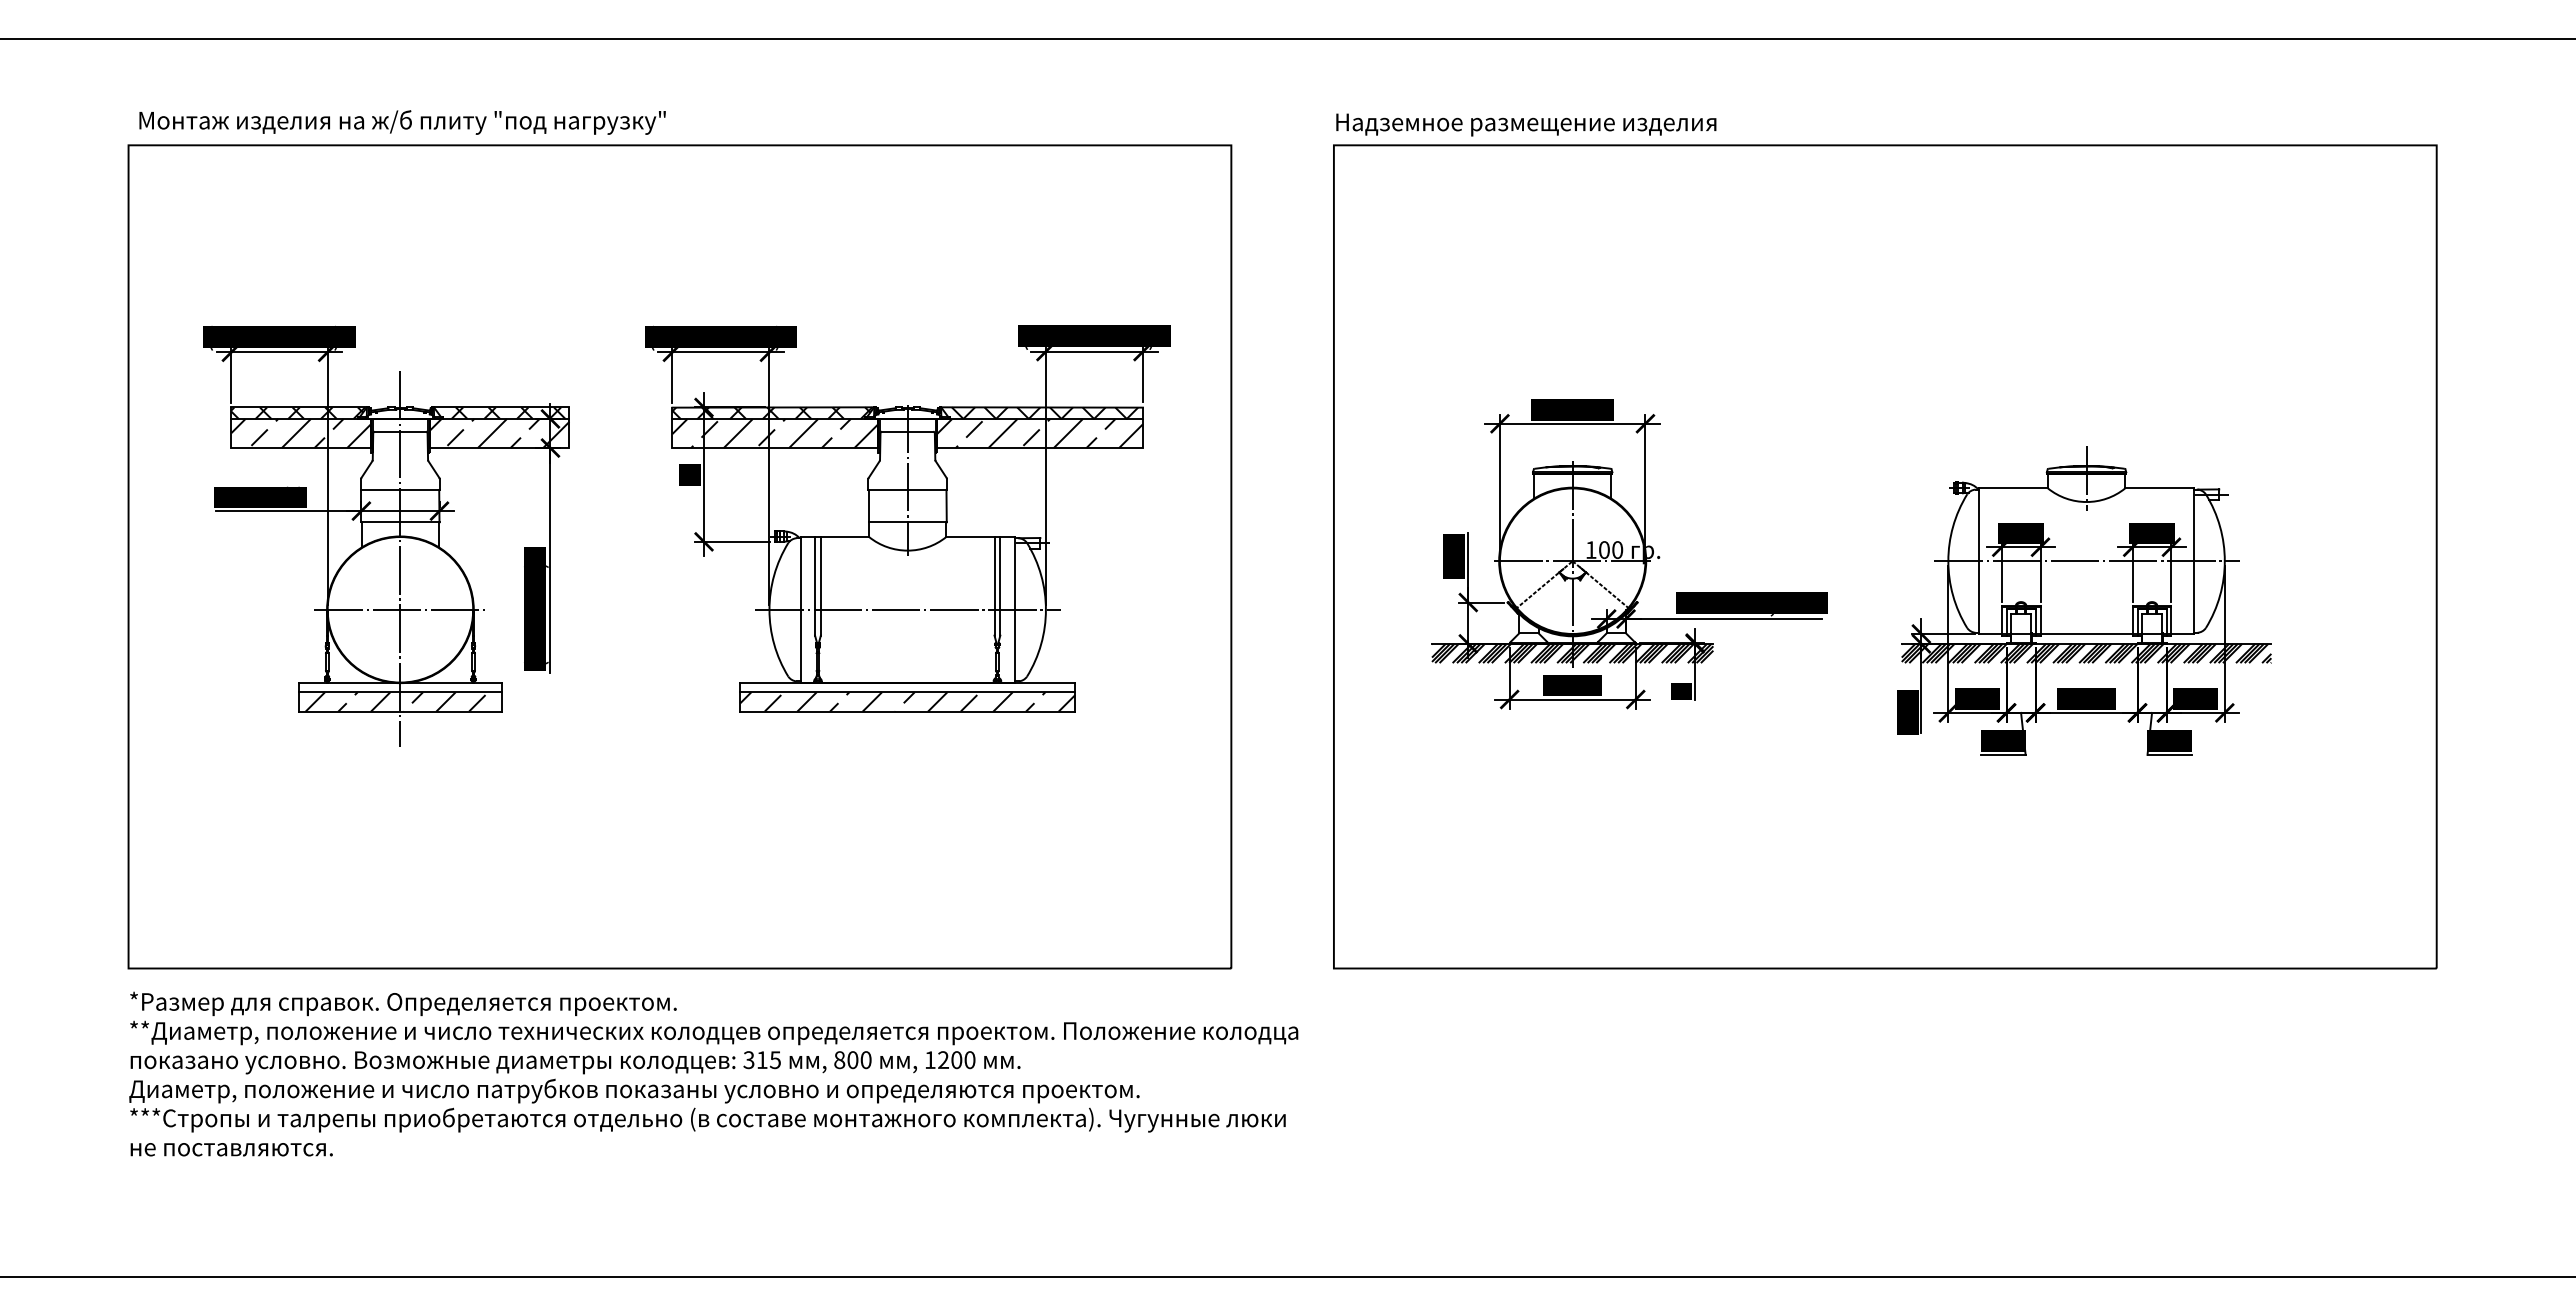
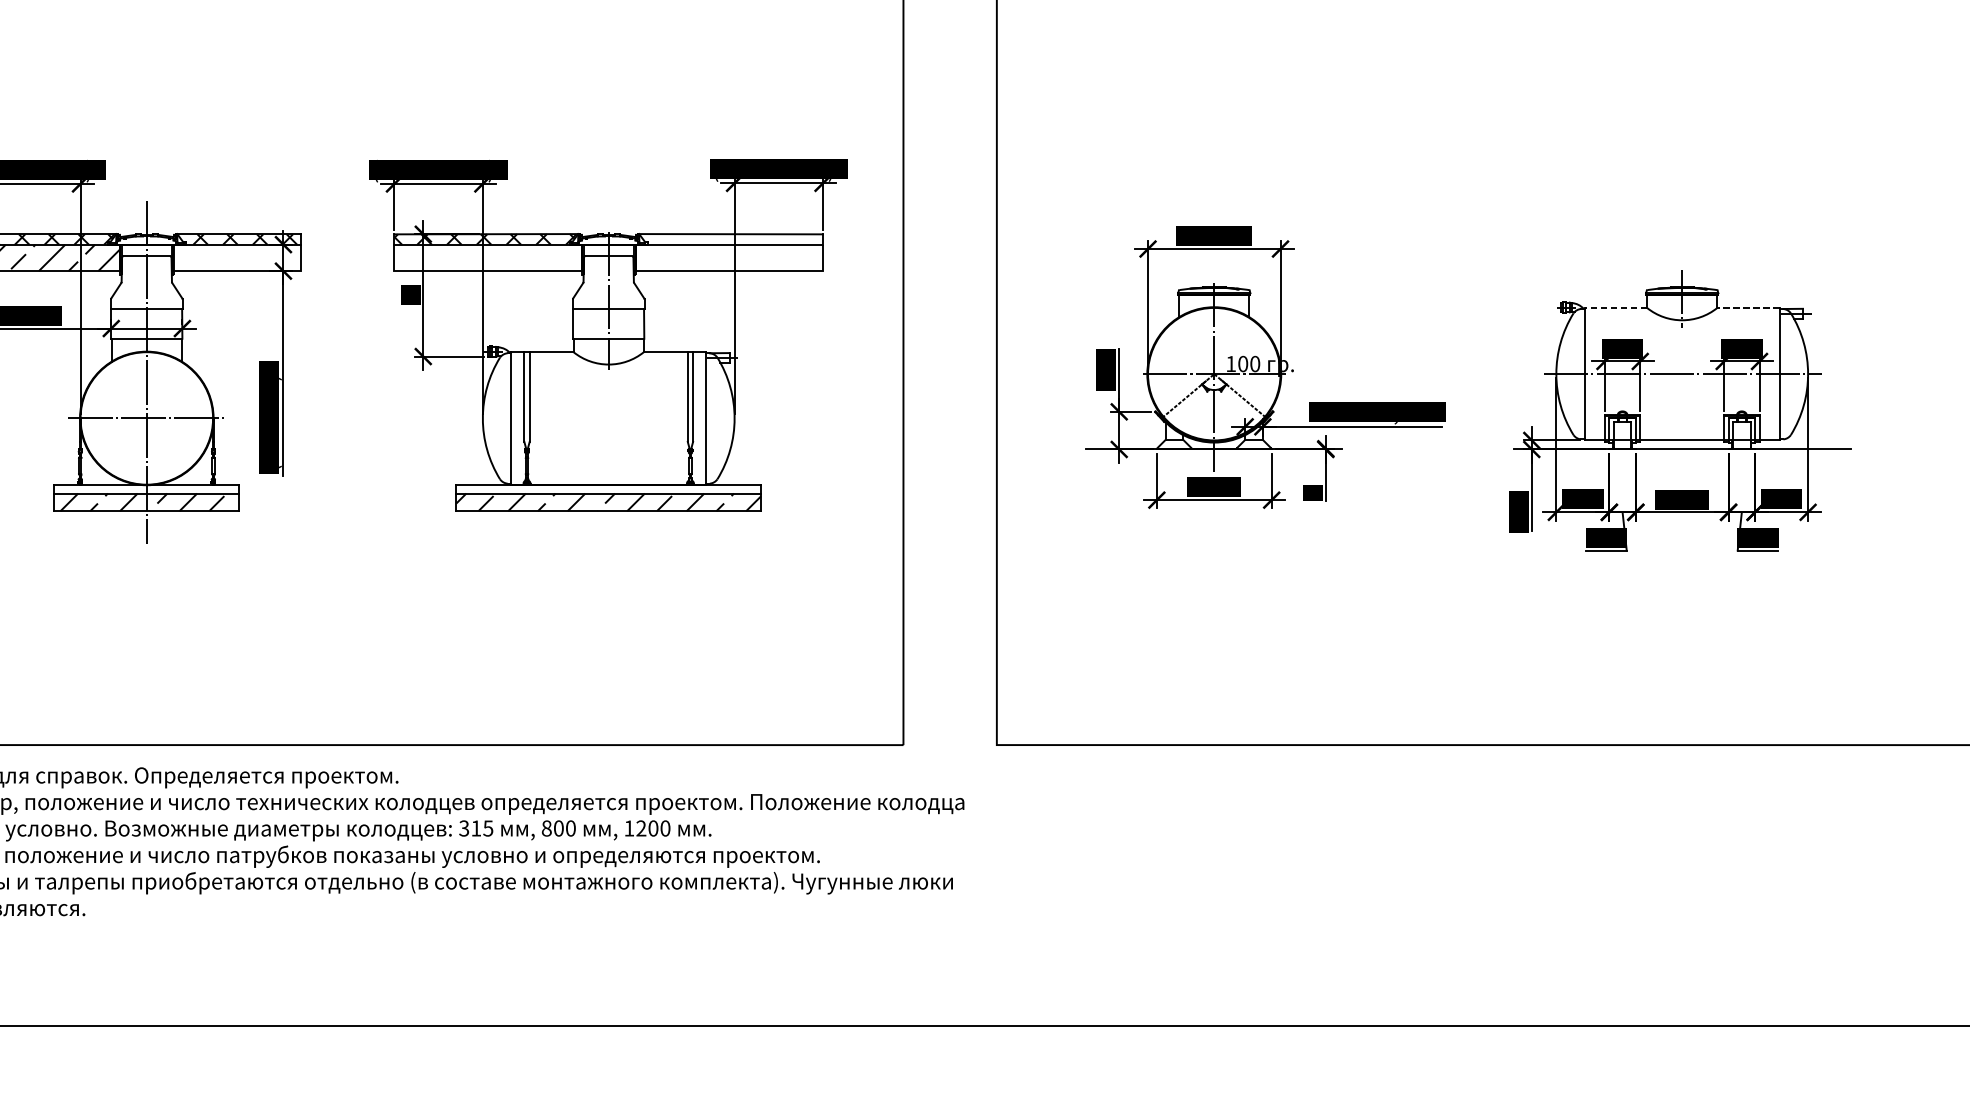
hatch: (1039, 413) -> (728, 239), removed
hatch: (499, 433) -> (237, 257), removed
hatch: (775, 433) -> (488, 257), removed
hatch: (1040, 433) -> (729, 257), removed
line: (2013, 488) -> (1615, 307), solid -> dashed
line: (2158, 488) -> (1747, 307), solid -> dashed
line: (908, 609) -> (609, 418), removed
hatch: (1572, 653) -> (1214, 458), removed
hatch: (2086, 653) -> (1682, 458), removed

